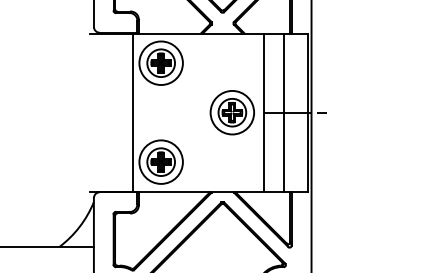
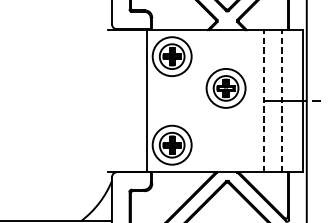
part: (231, 112) -> (225, 88), moved
line: (264, 112) -> (264, 100), solid -> dashed
line: (283, 112) -> (281, 100), solid -> dashed

